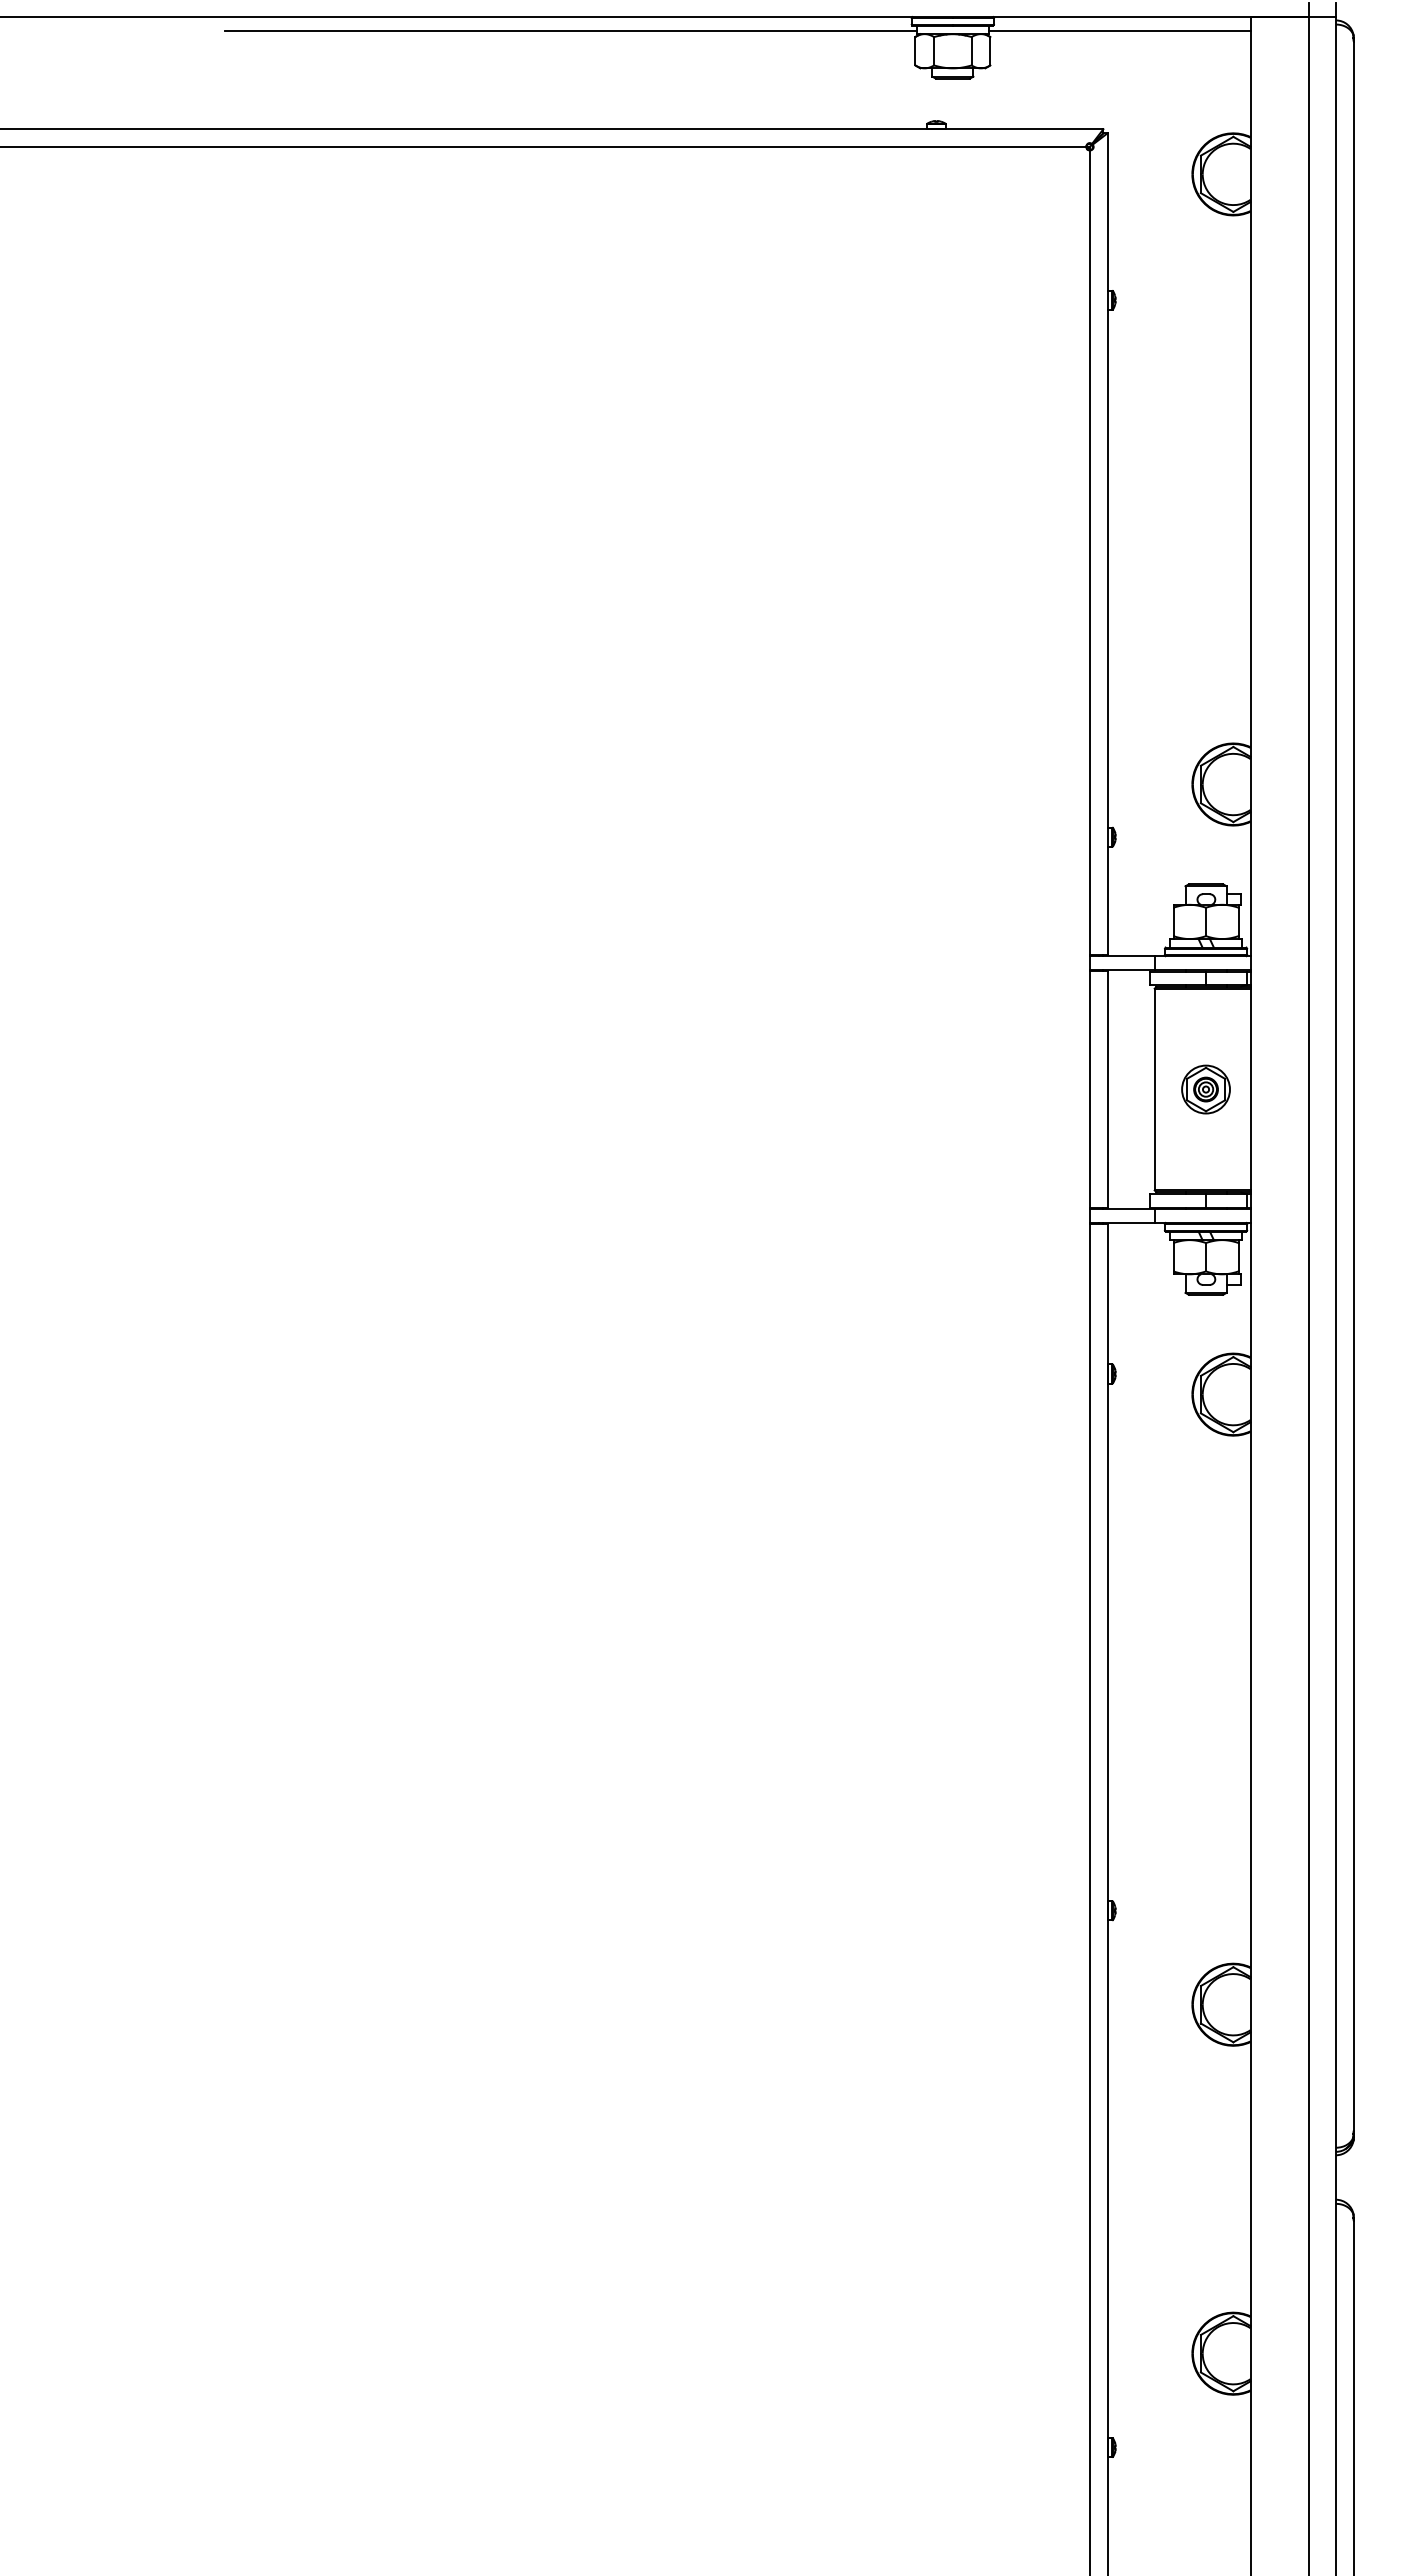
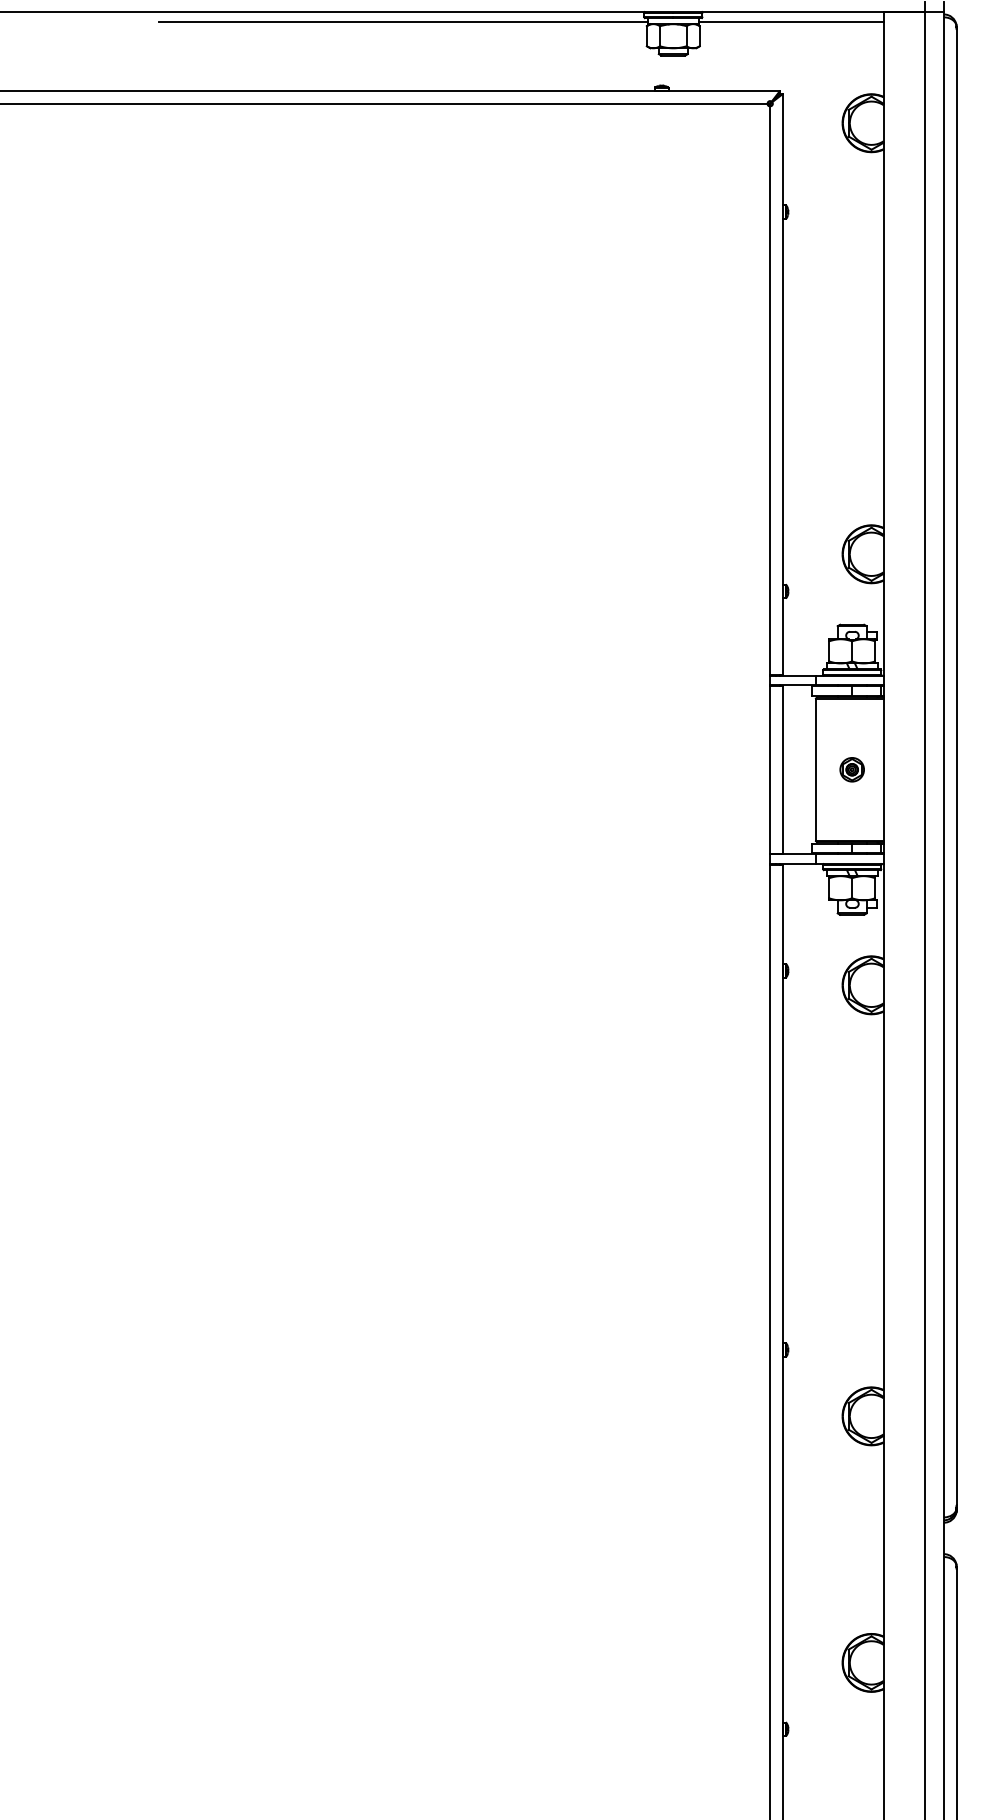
part: (1205, 1089) -> (851, 769), size x0.7

